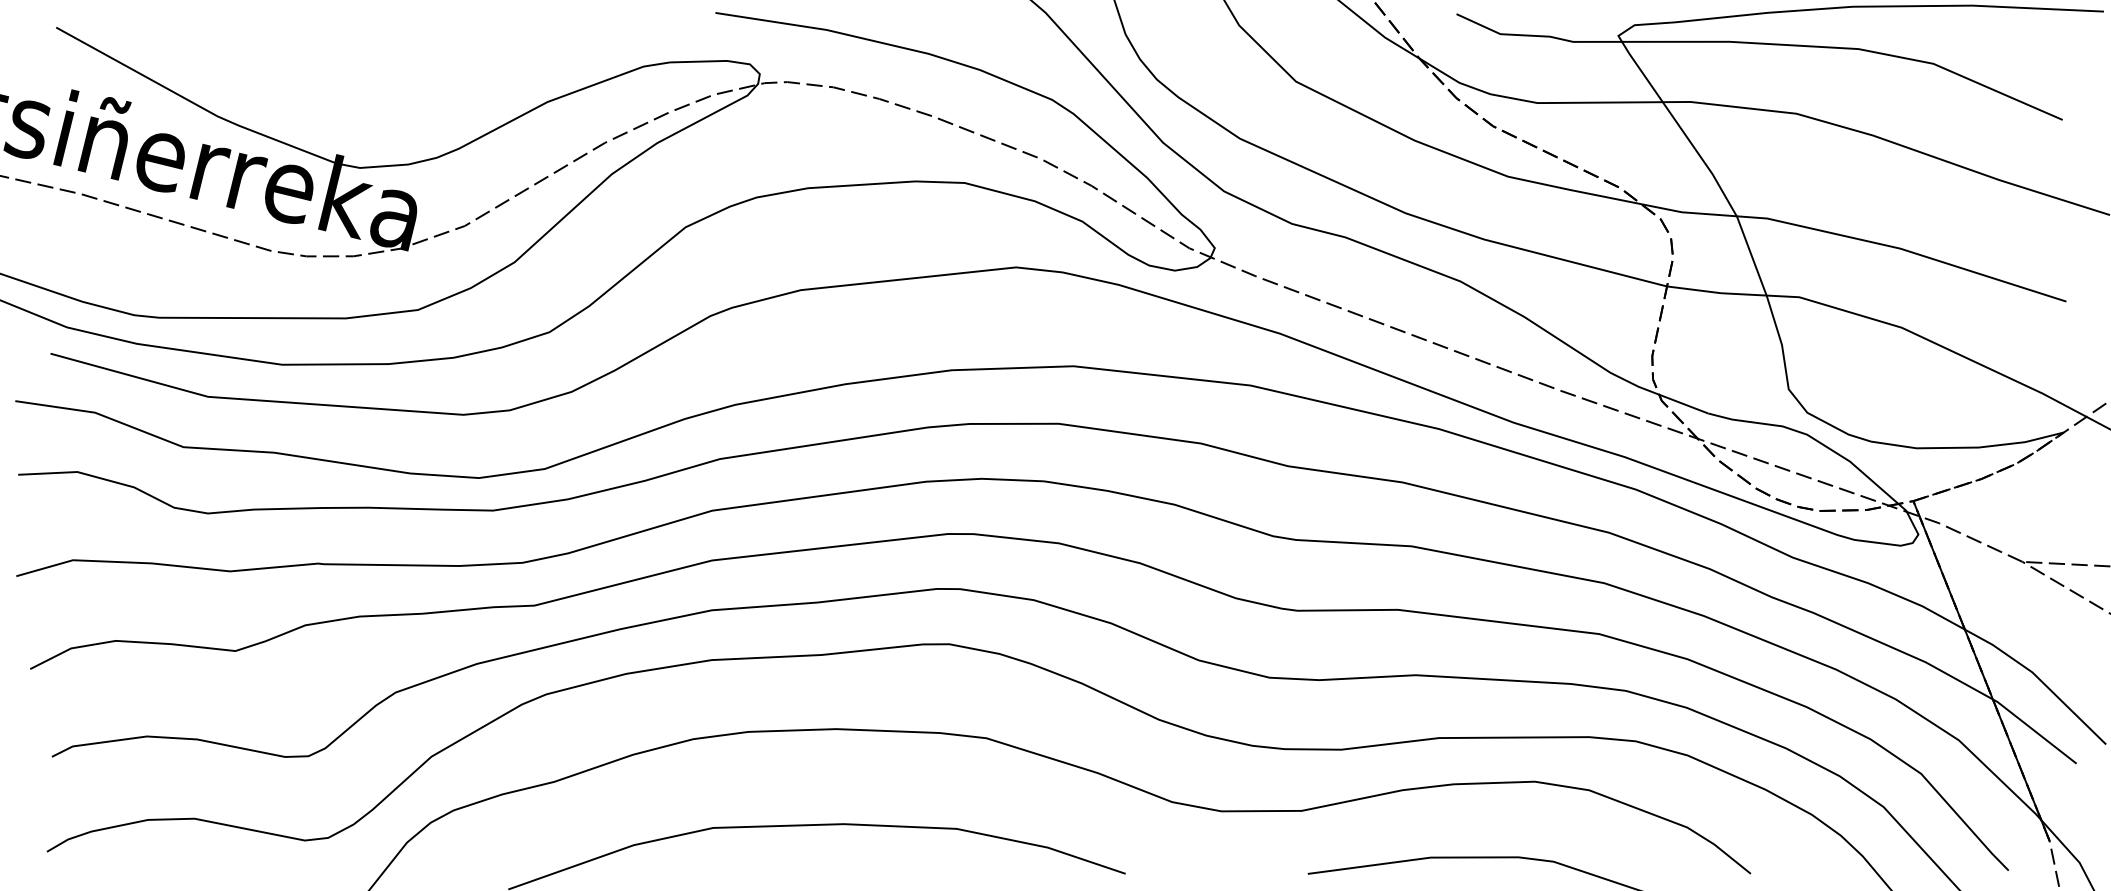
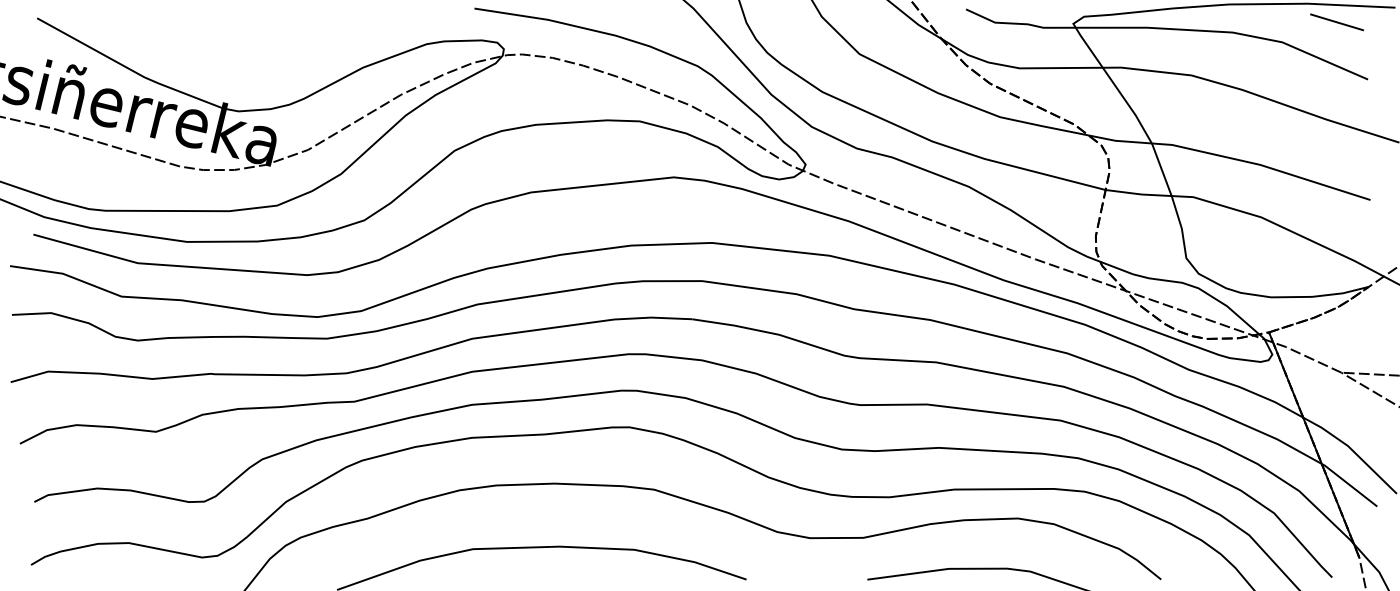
line: (2015, 33) -> (1336, 22), added

